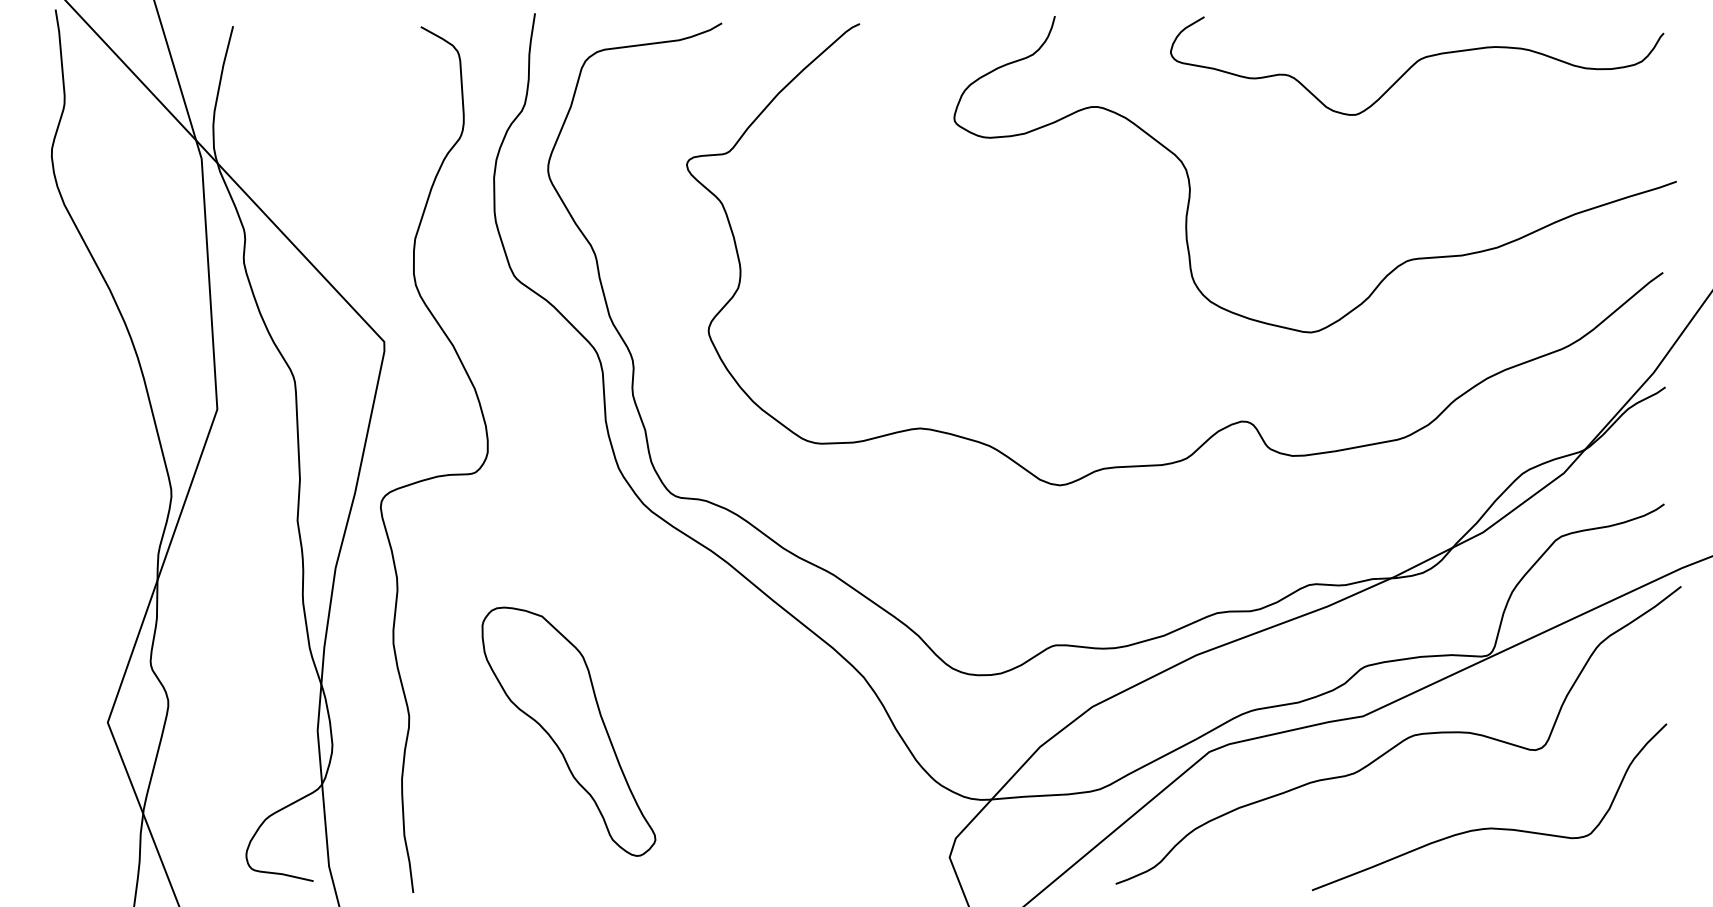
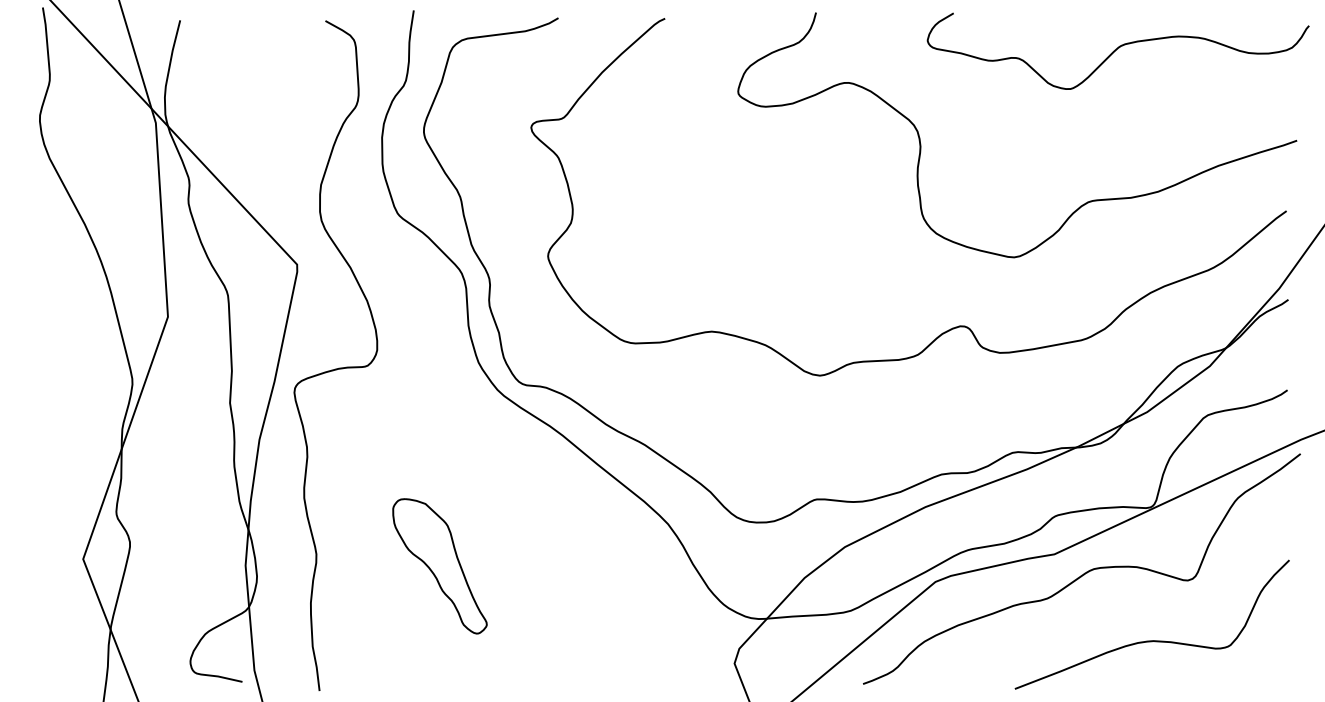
curve: (1416, 63) -> (1117, 49), moved
part: (568, 732) -> (439, 566), size x0.7

